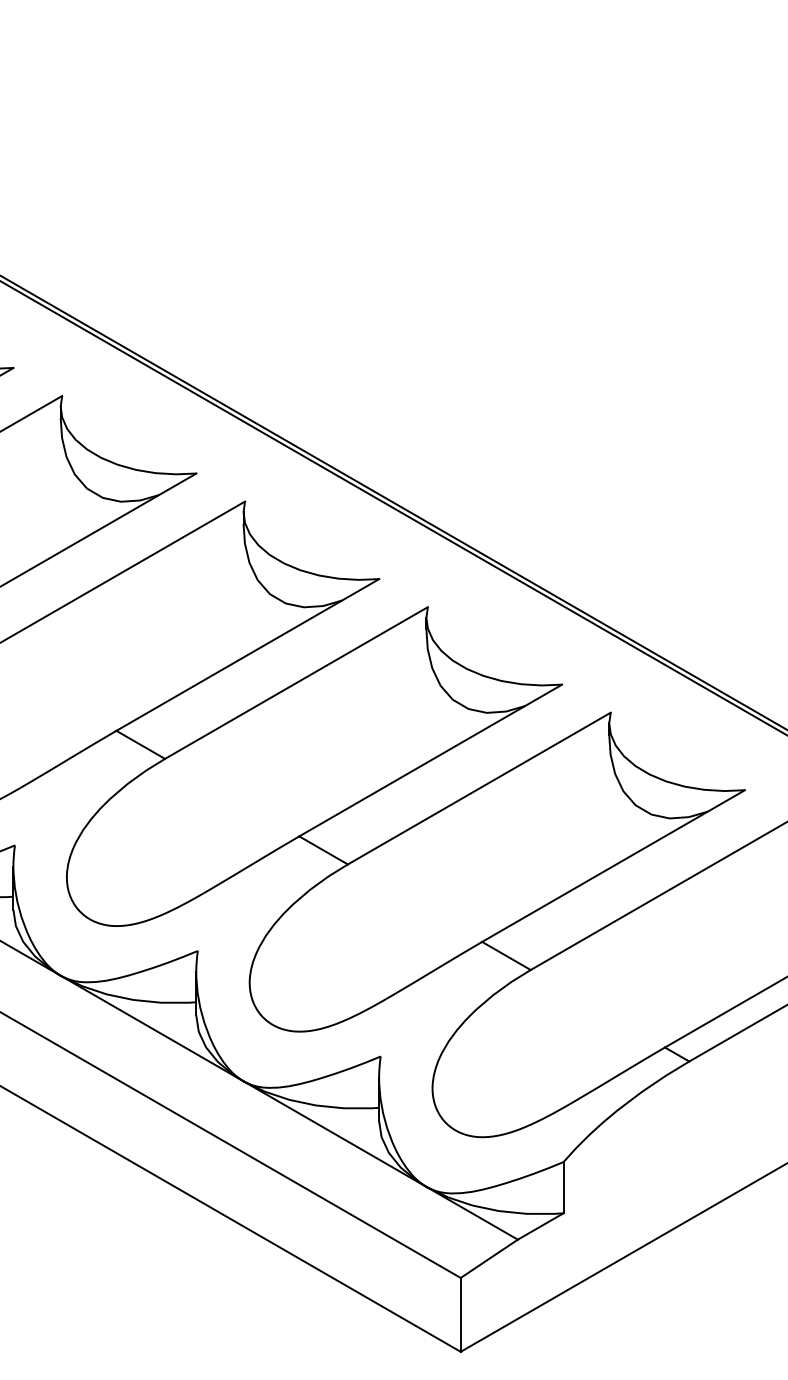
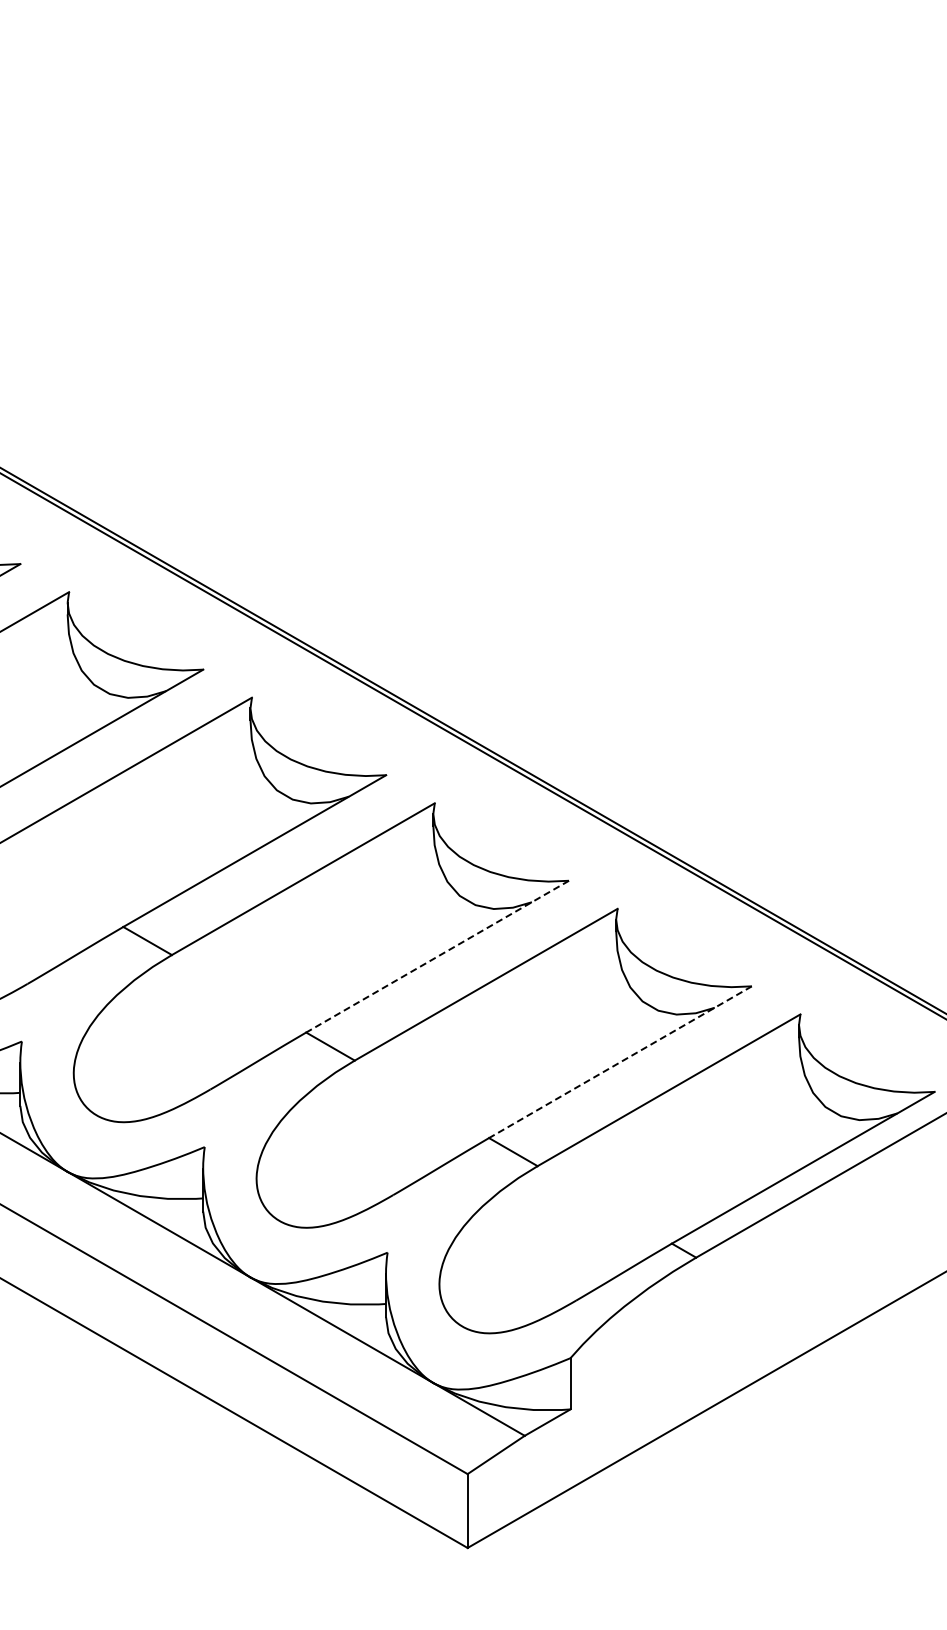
line: (430, 760) -> (437, 956), solid -> dashed
line: (613, 866) -> (620, 1062), solid -> dashed

